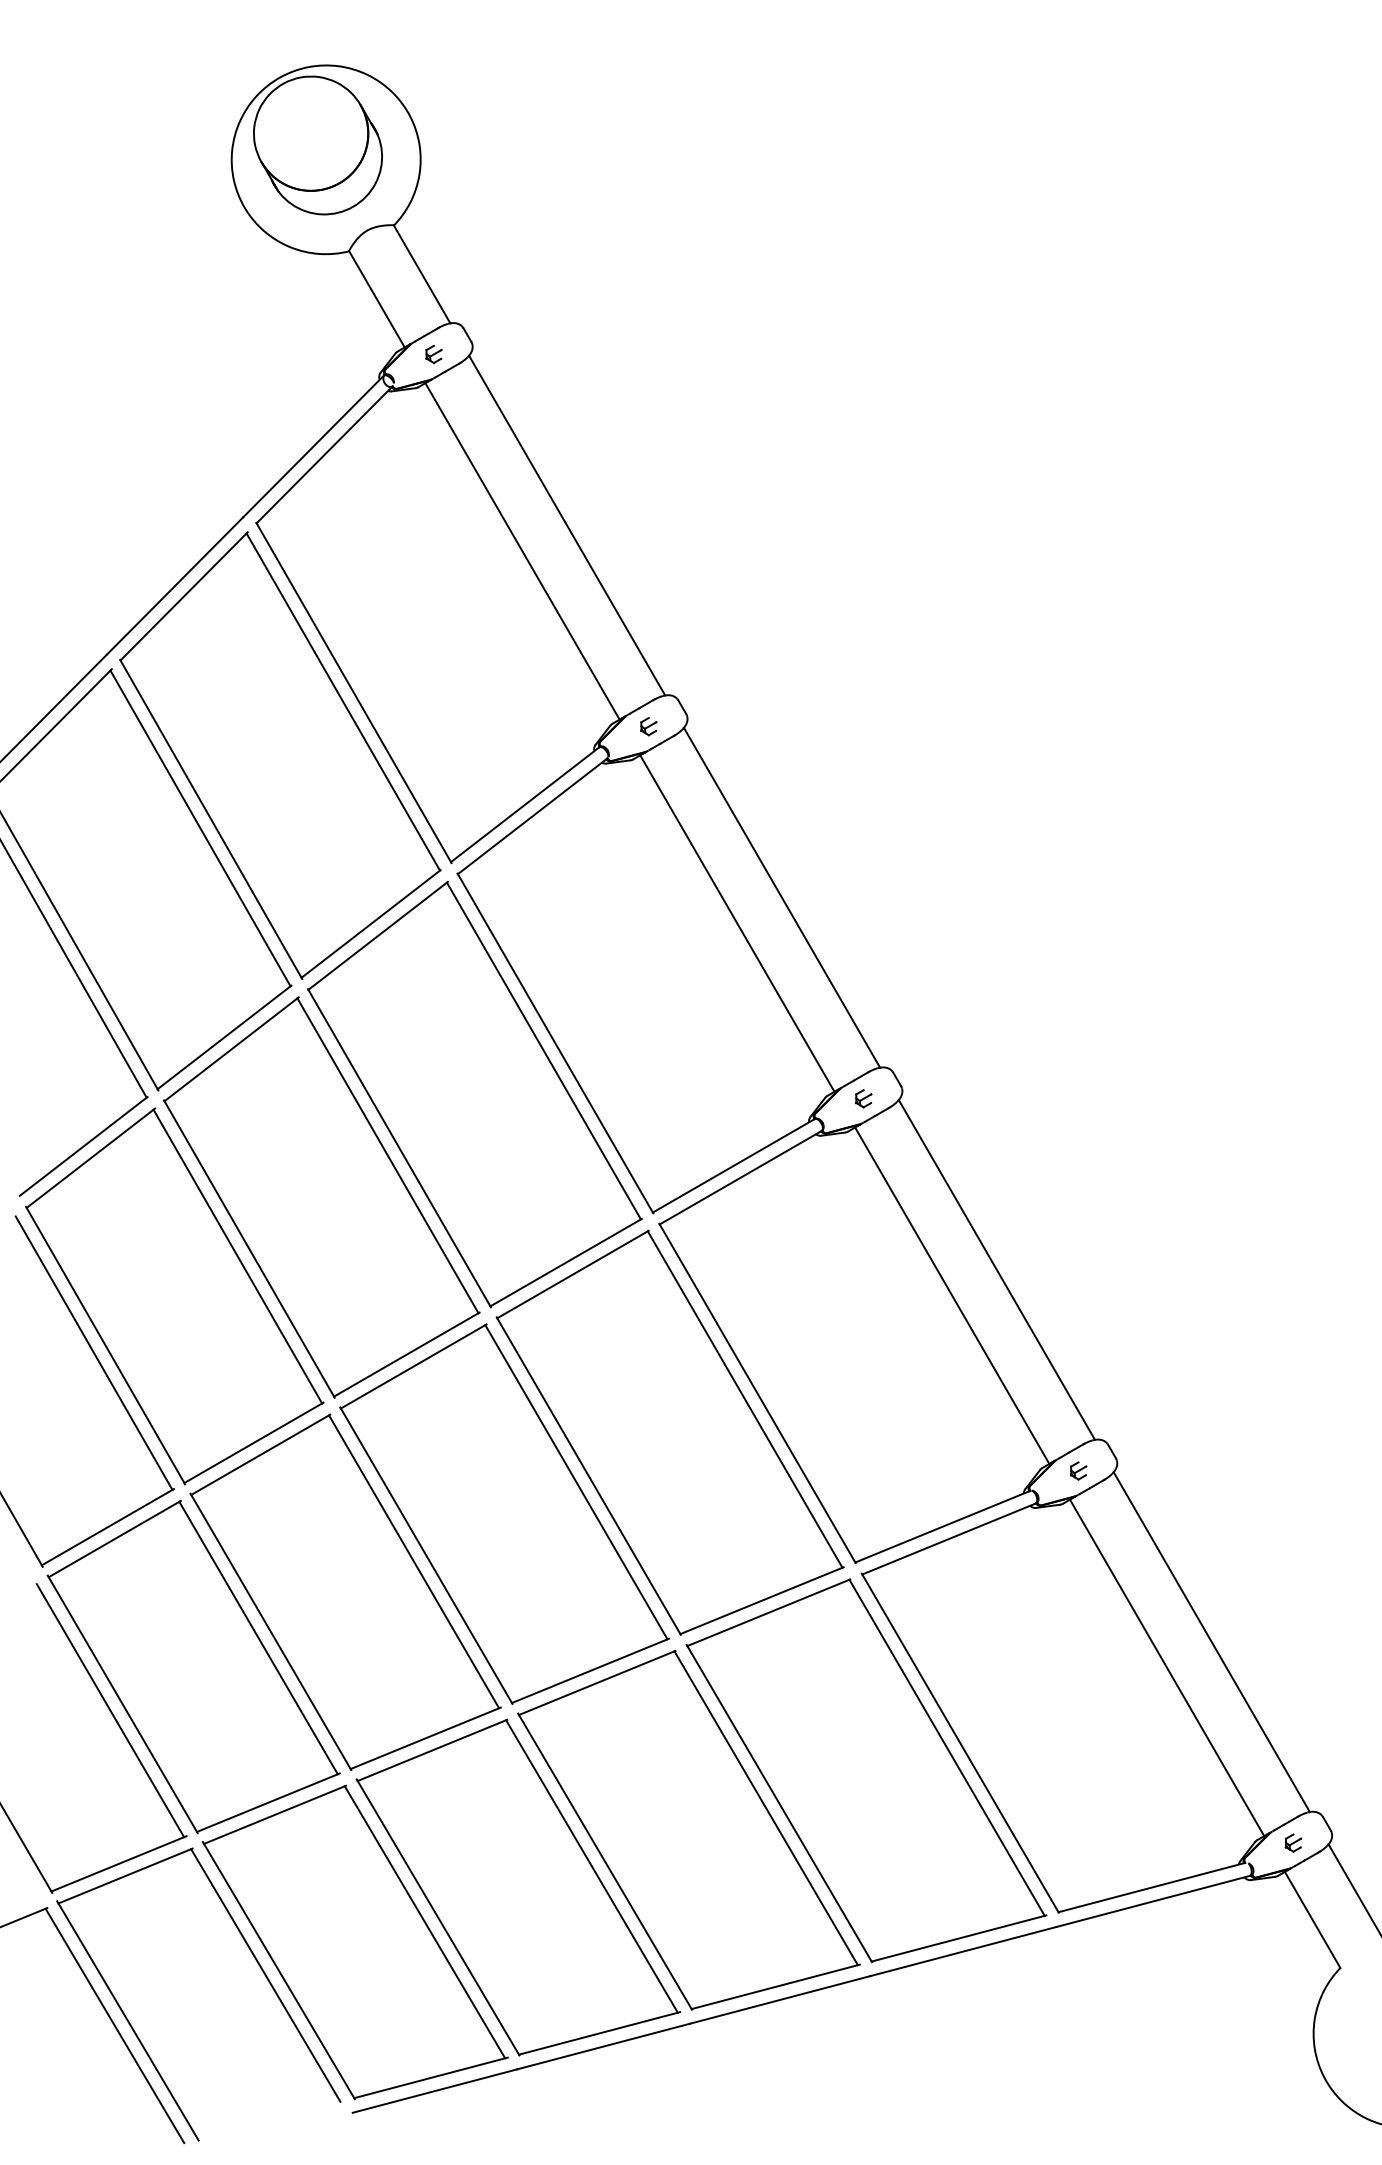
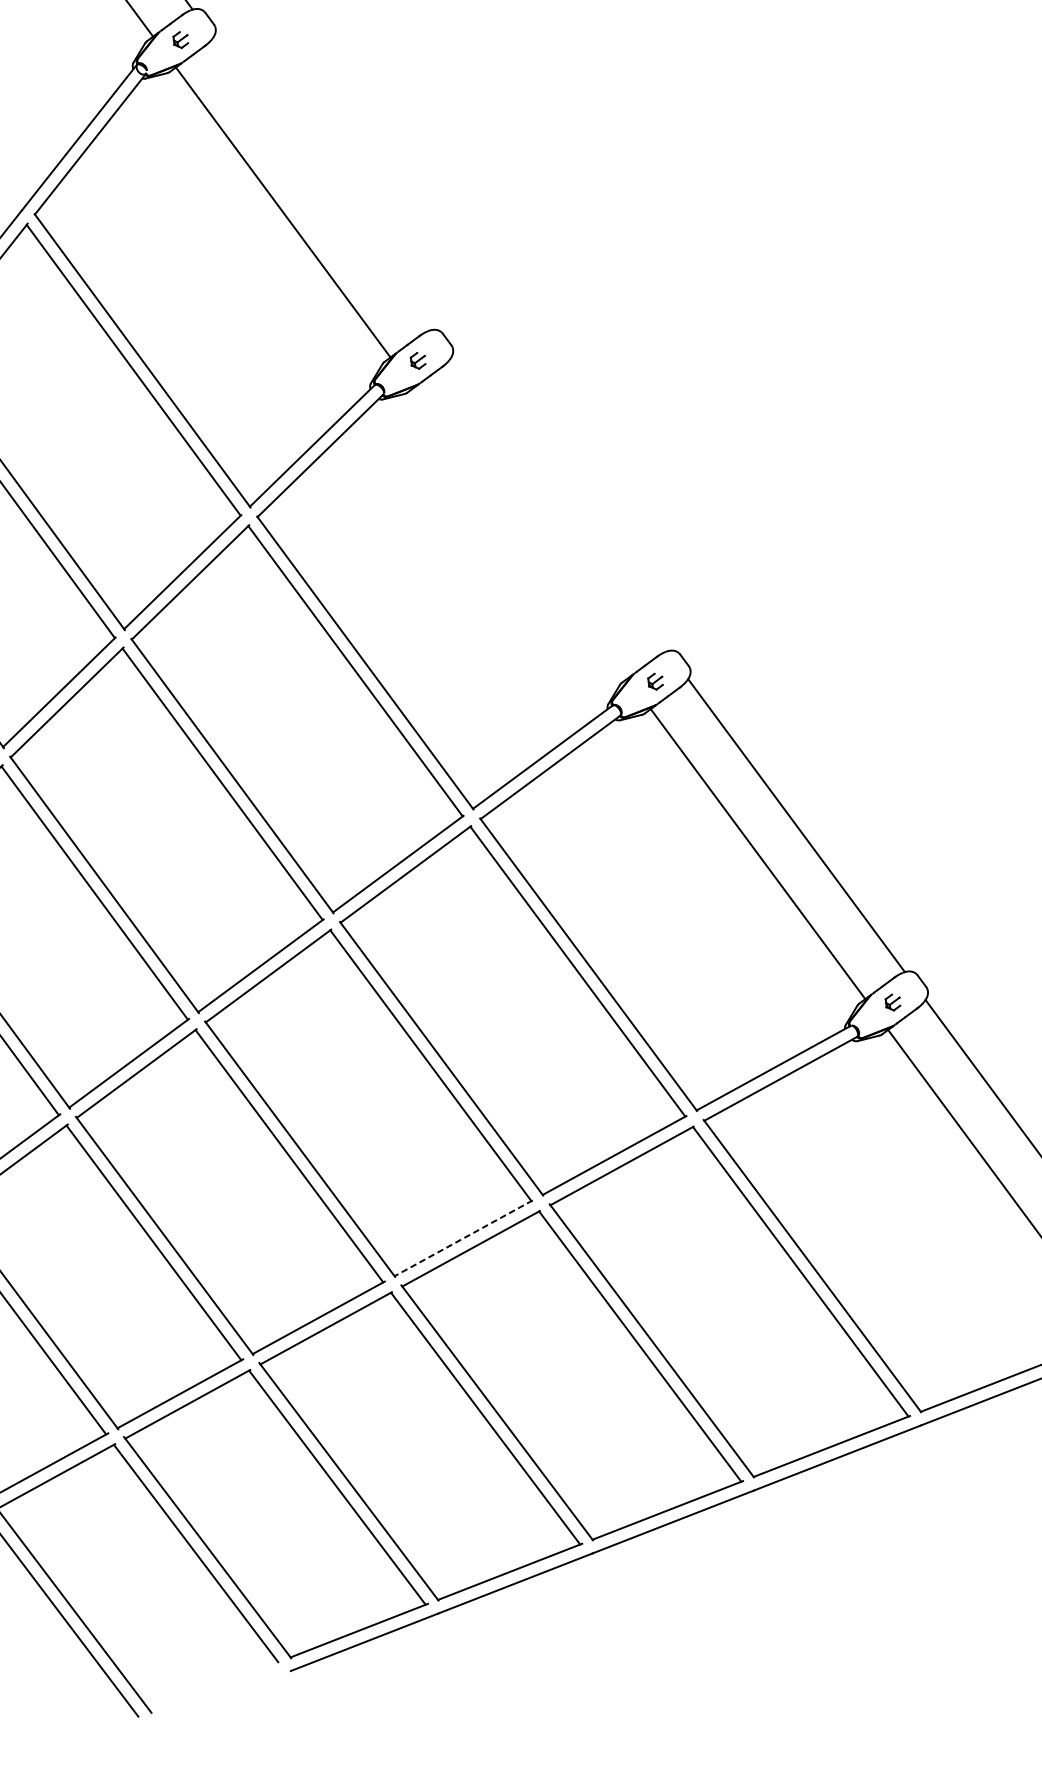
line: (567, 525) -> (322, 183), removed
line: (781, 897) -> (558, 504), removed
line: (737, 923) -> (520, 533), removed
line: (590, 1670) -> (463, 1237), solid -> dashed

